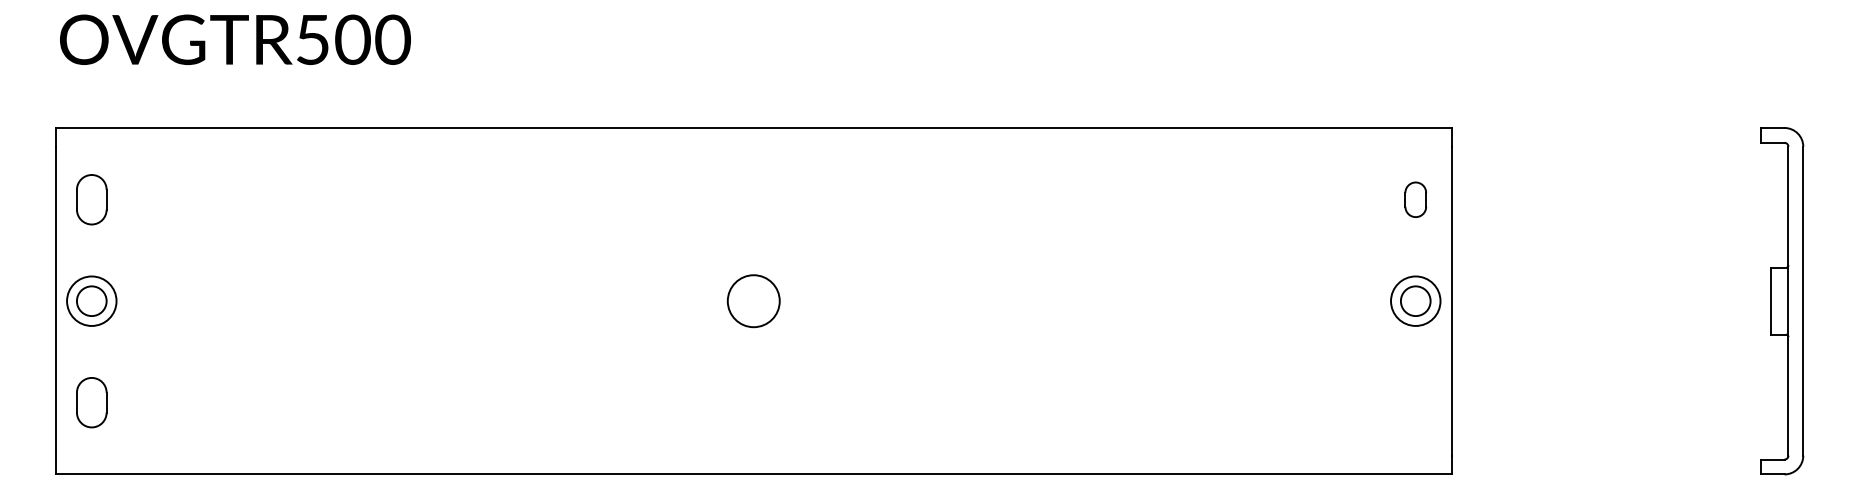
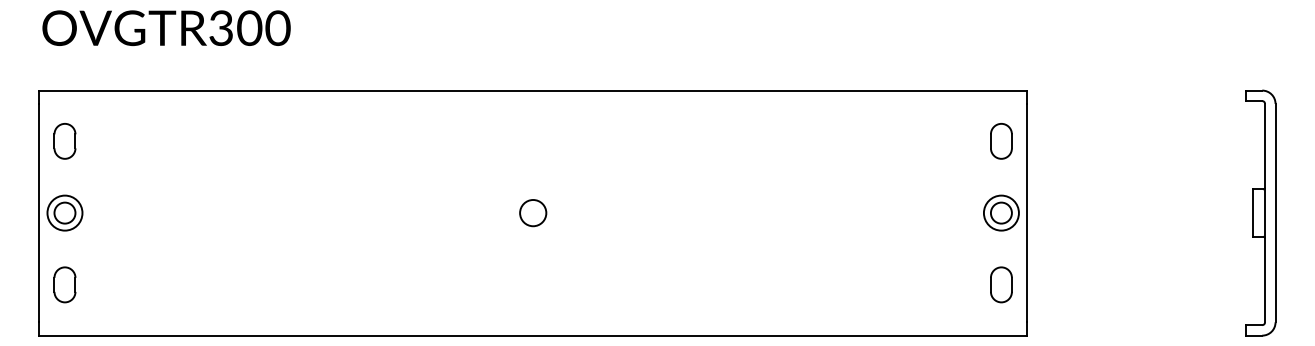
text: (311, 40) -> (220, 28), 500 -> 300
part: (1415, 199) -> (1001, 141), size x1.43
circle: (754, 301) -> (533, 213), size x0.71
part: (1415, 402) -> (1001, 284), added

